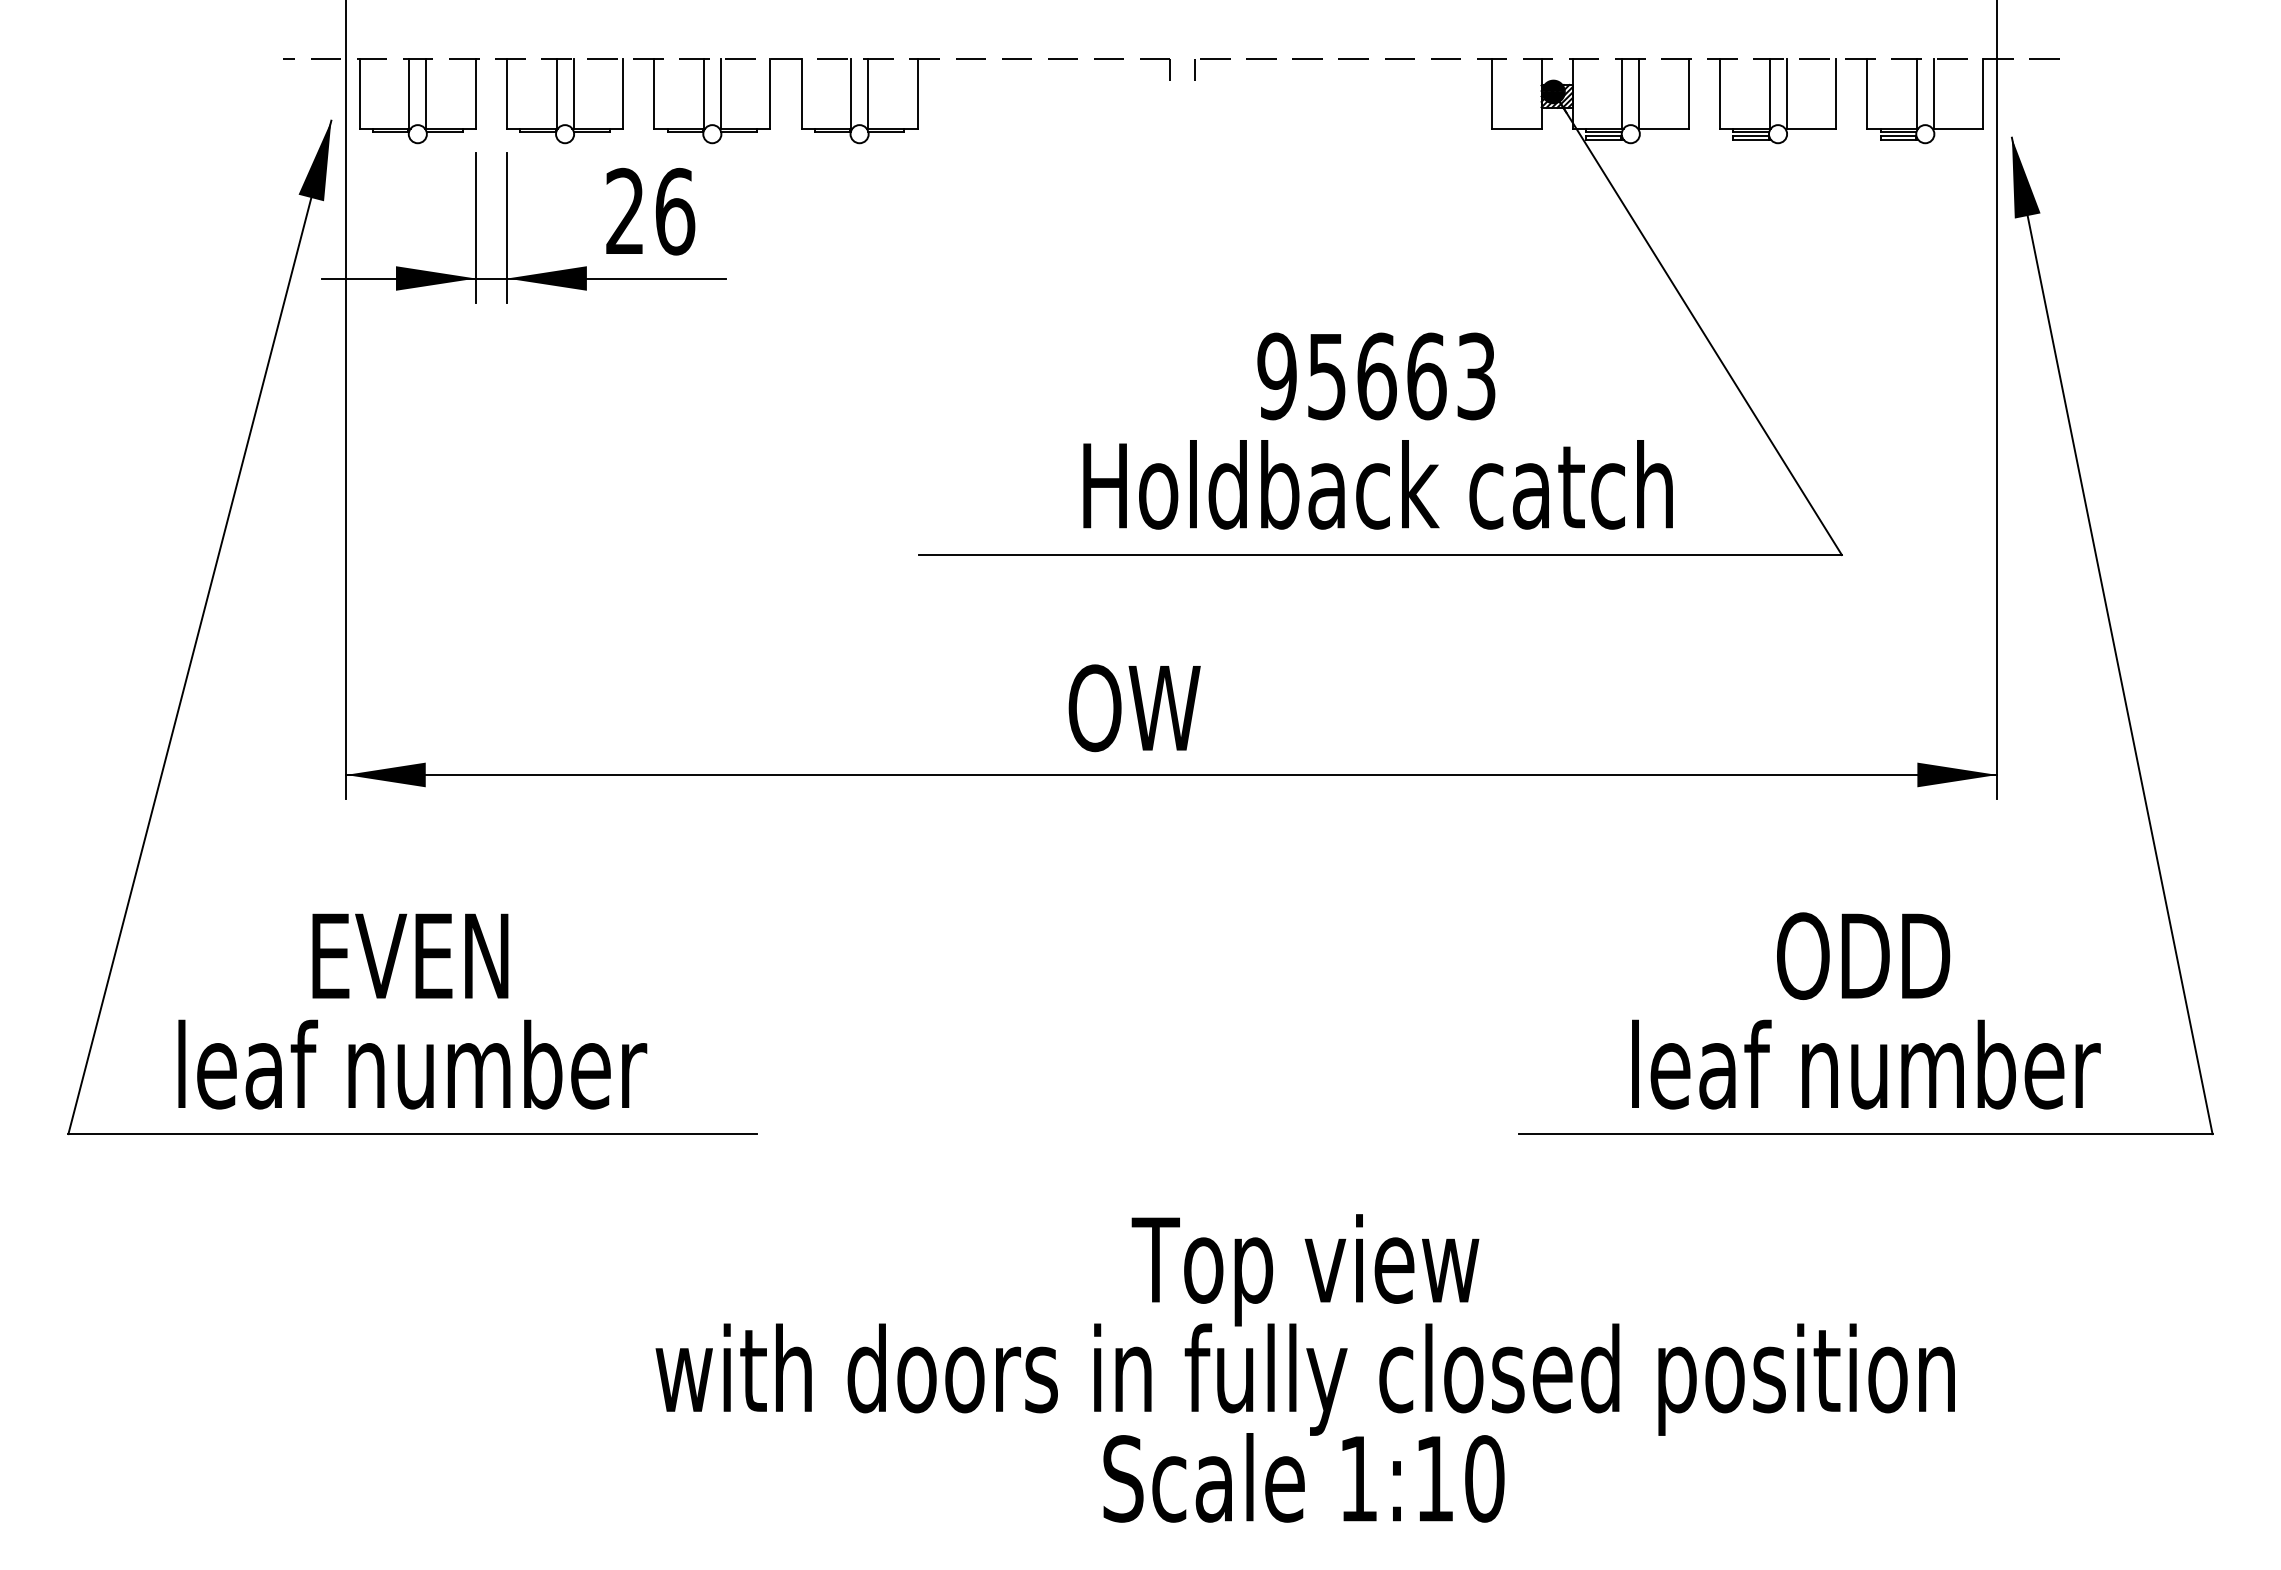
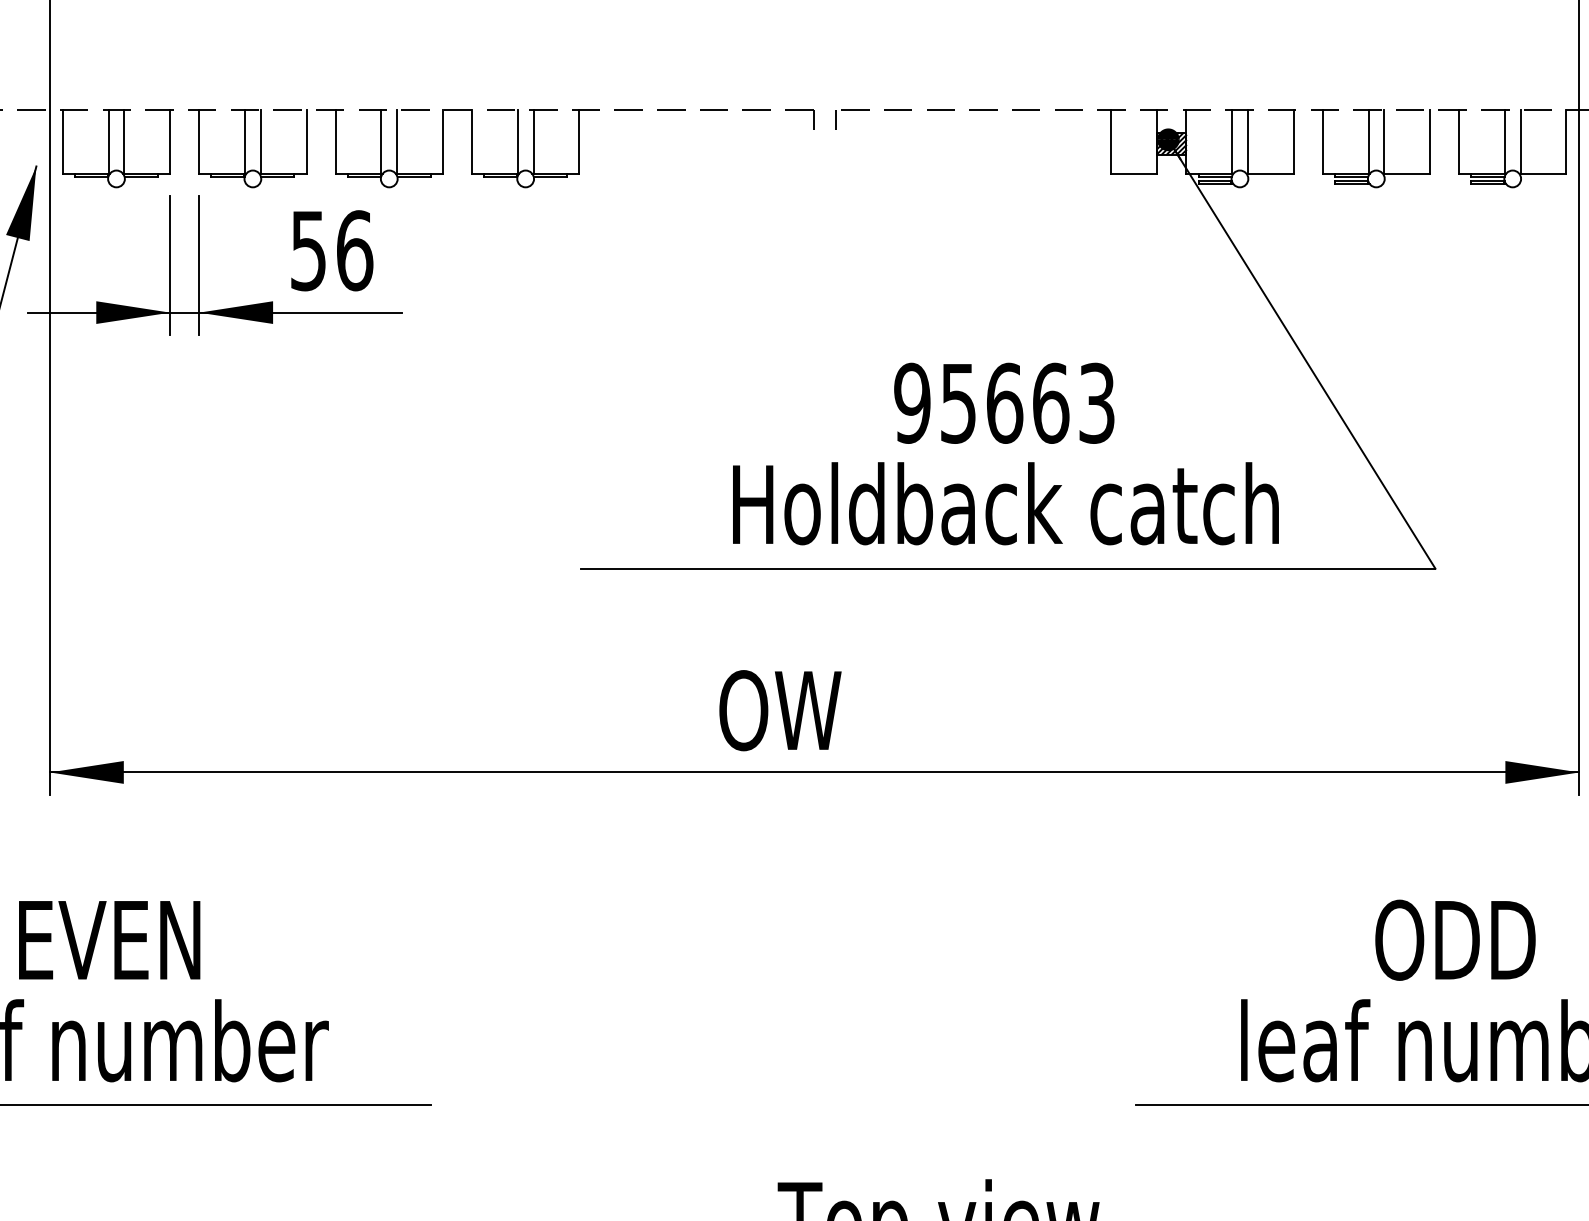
text: (624, 211) -> (307, 250), 26 -> 56

